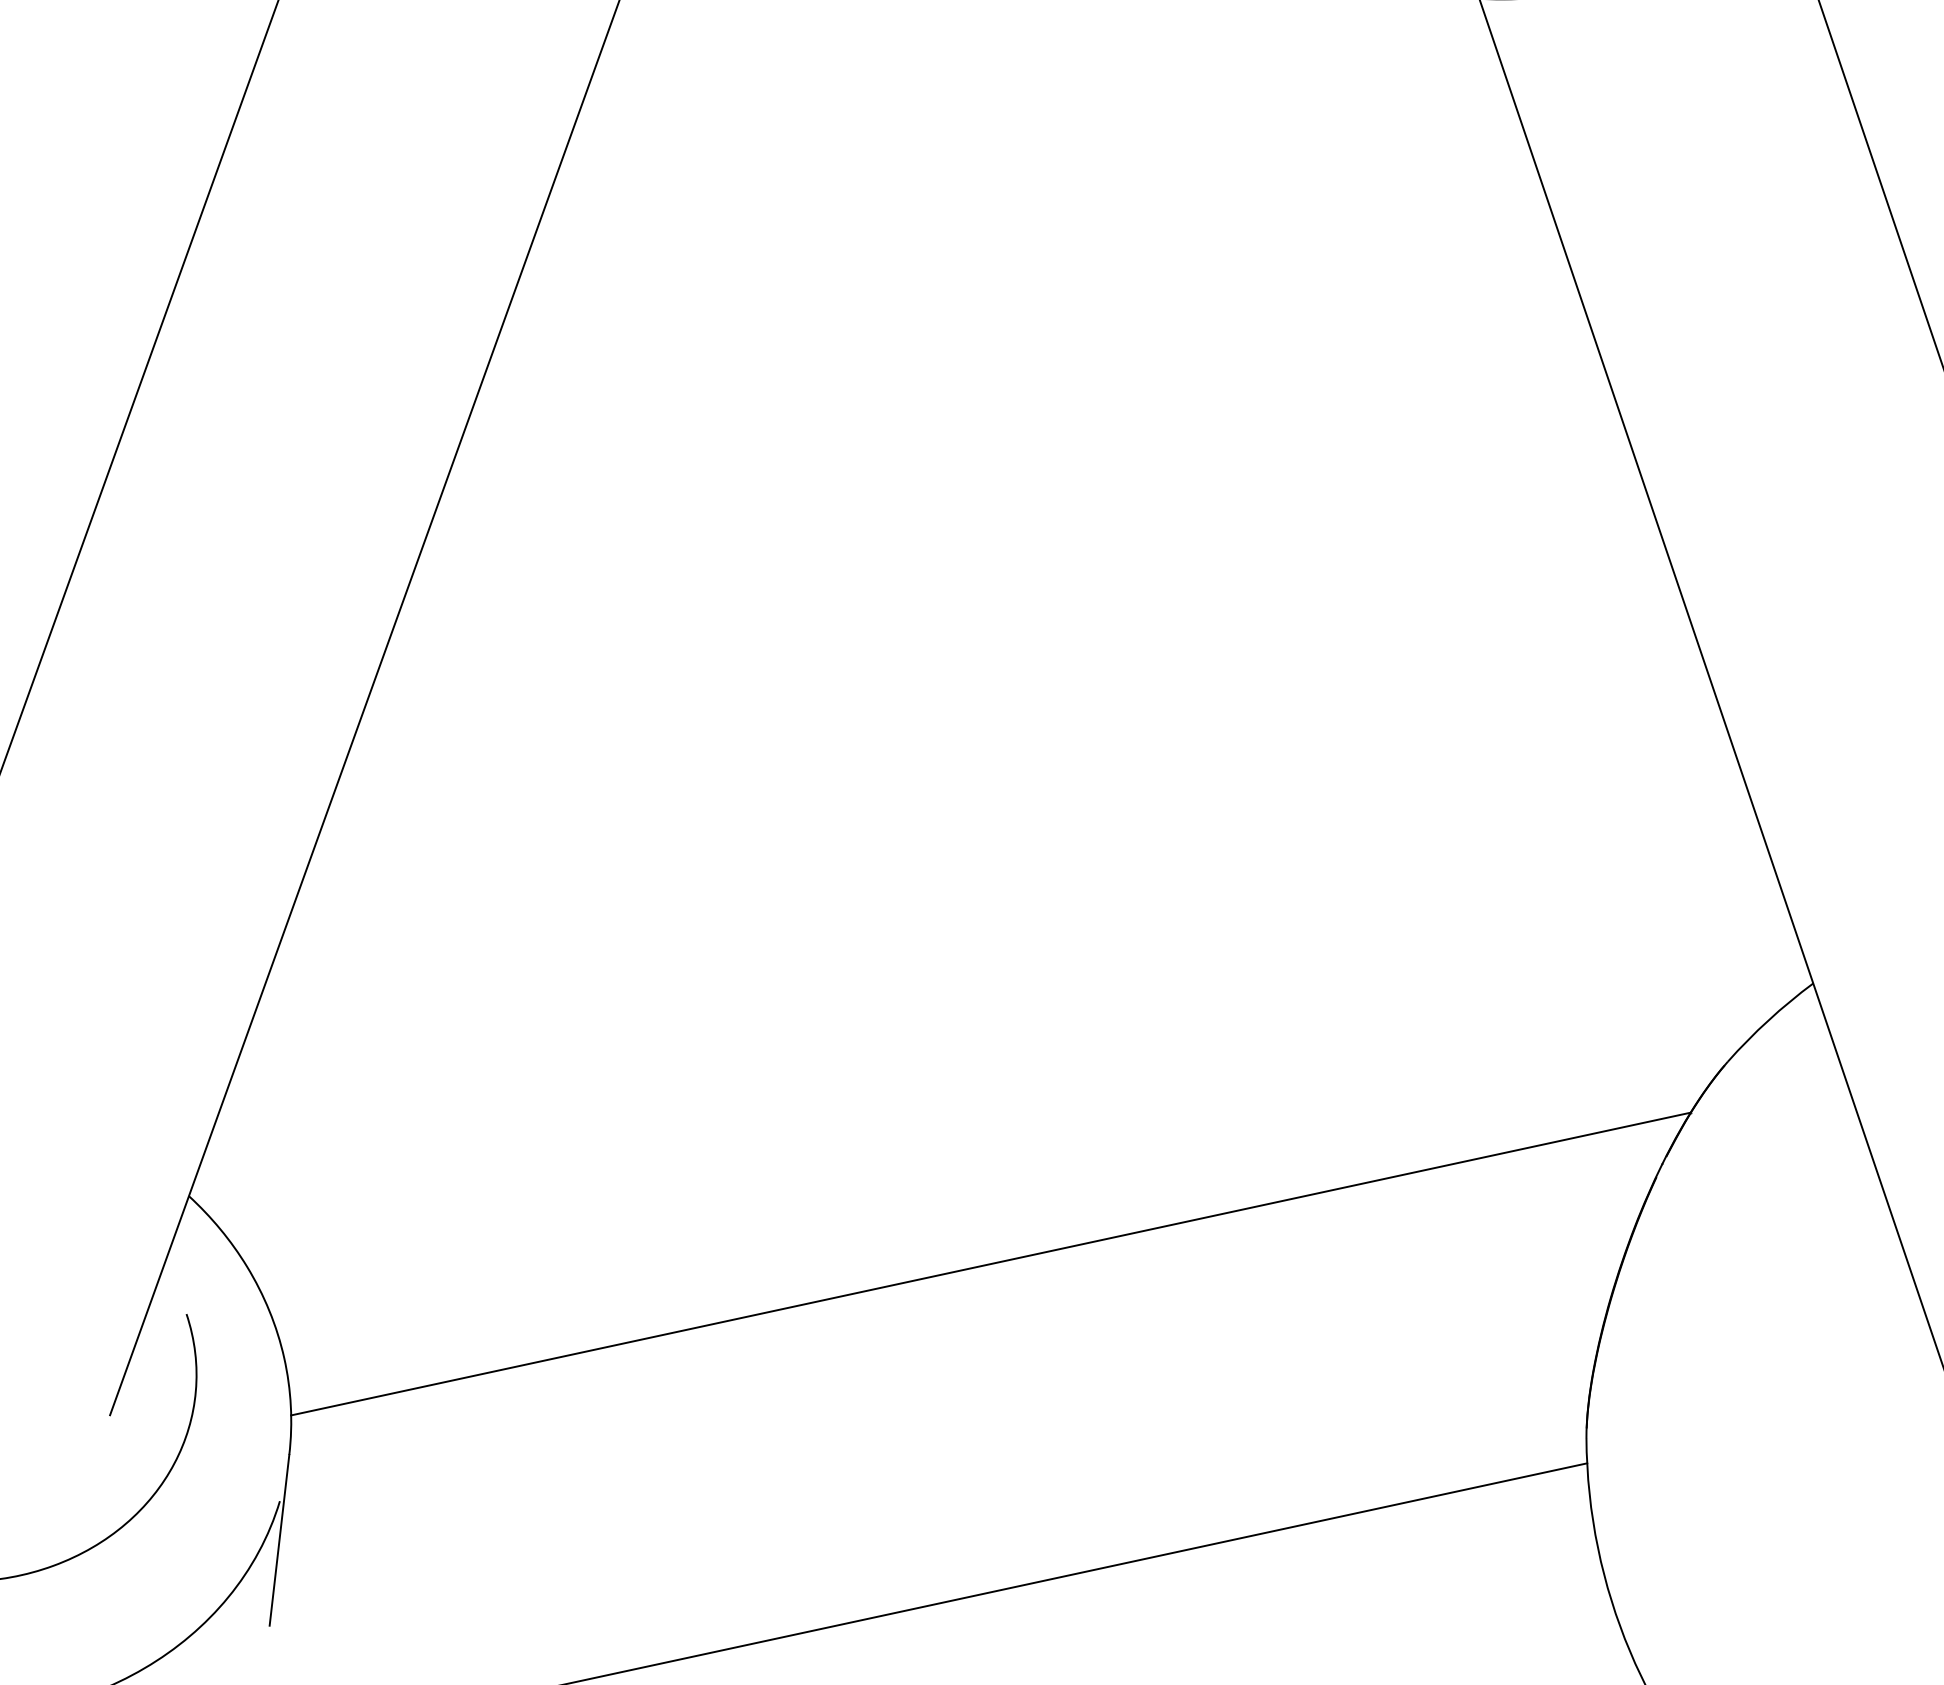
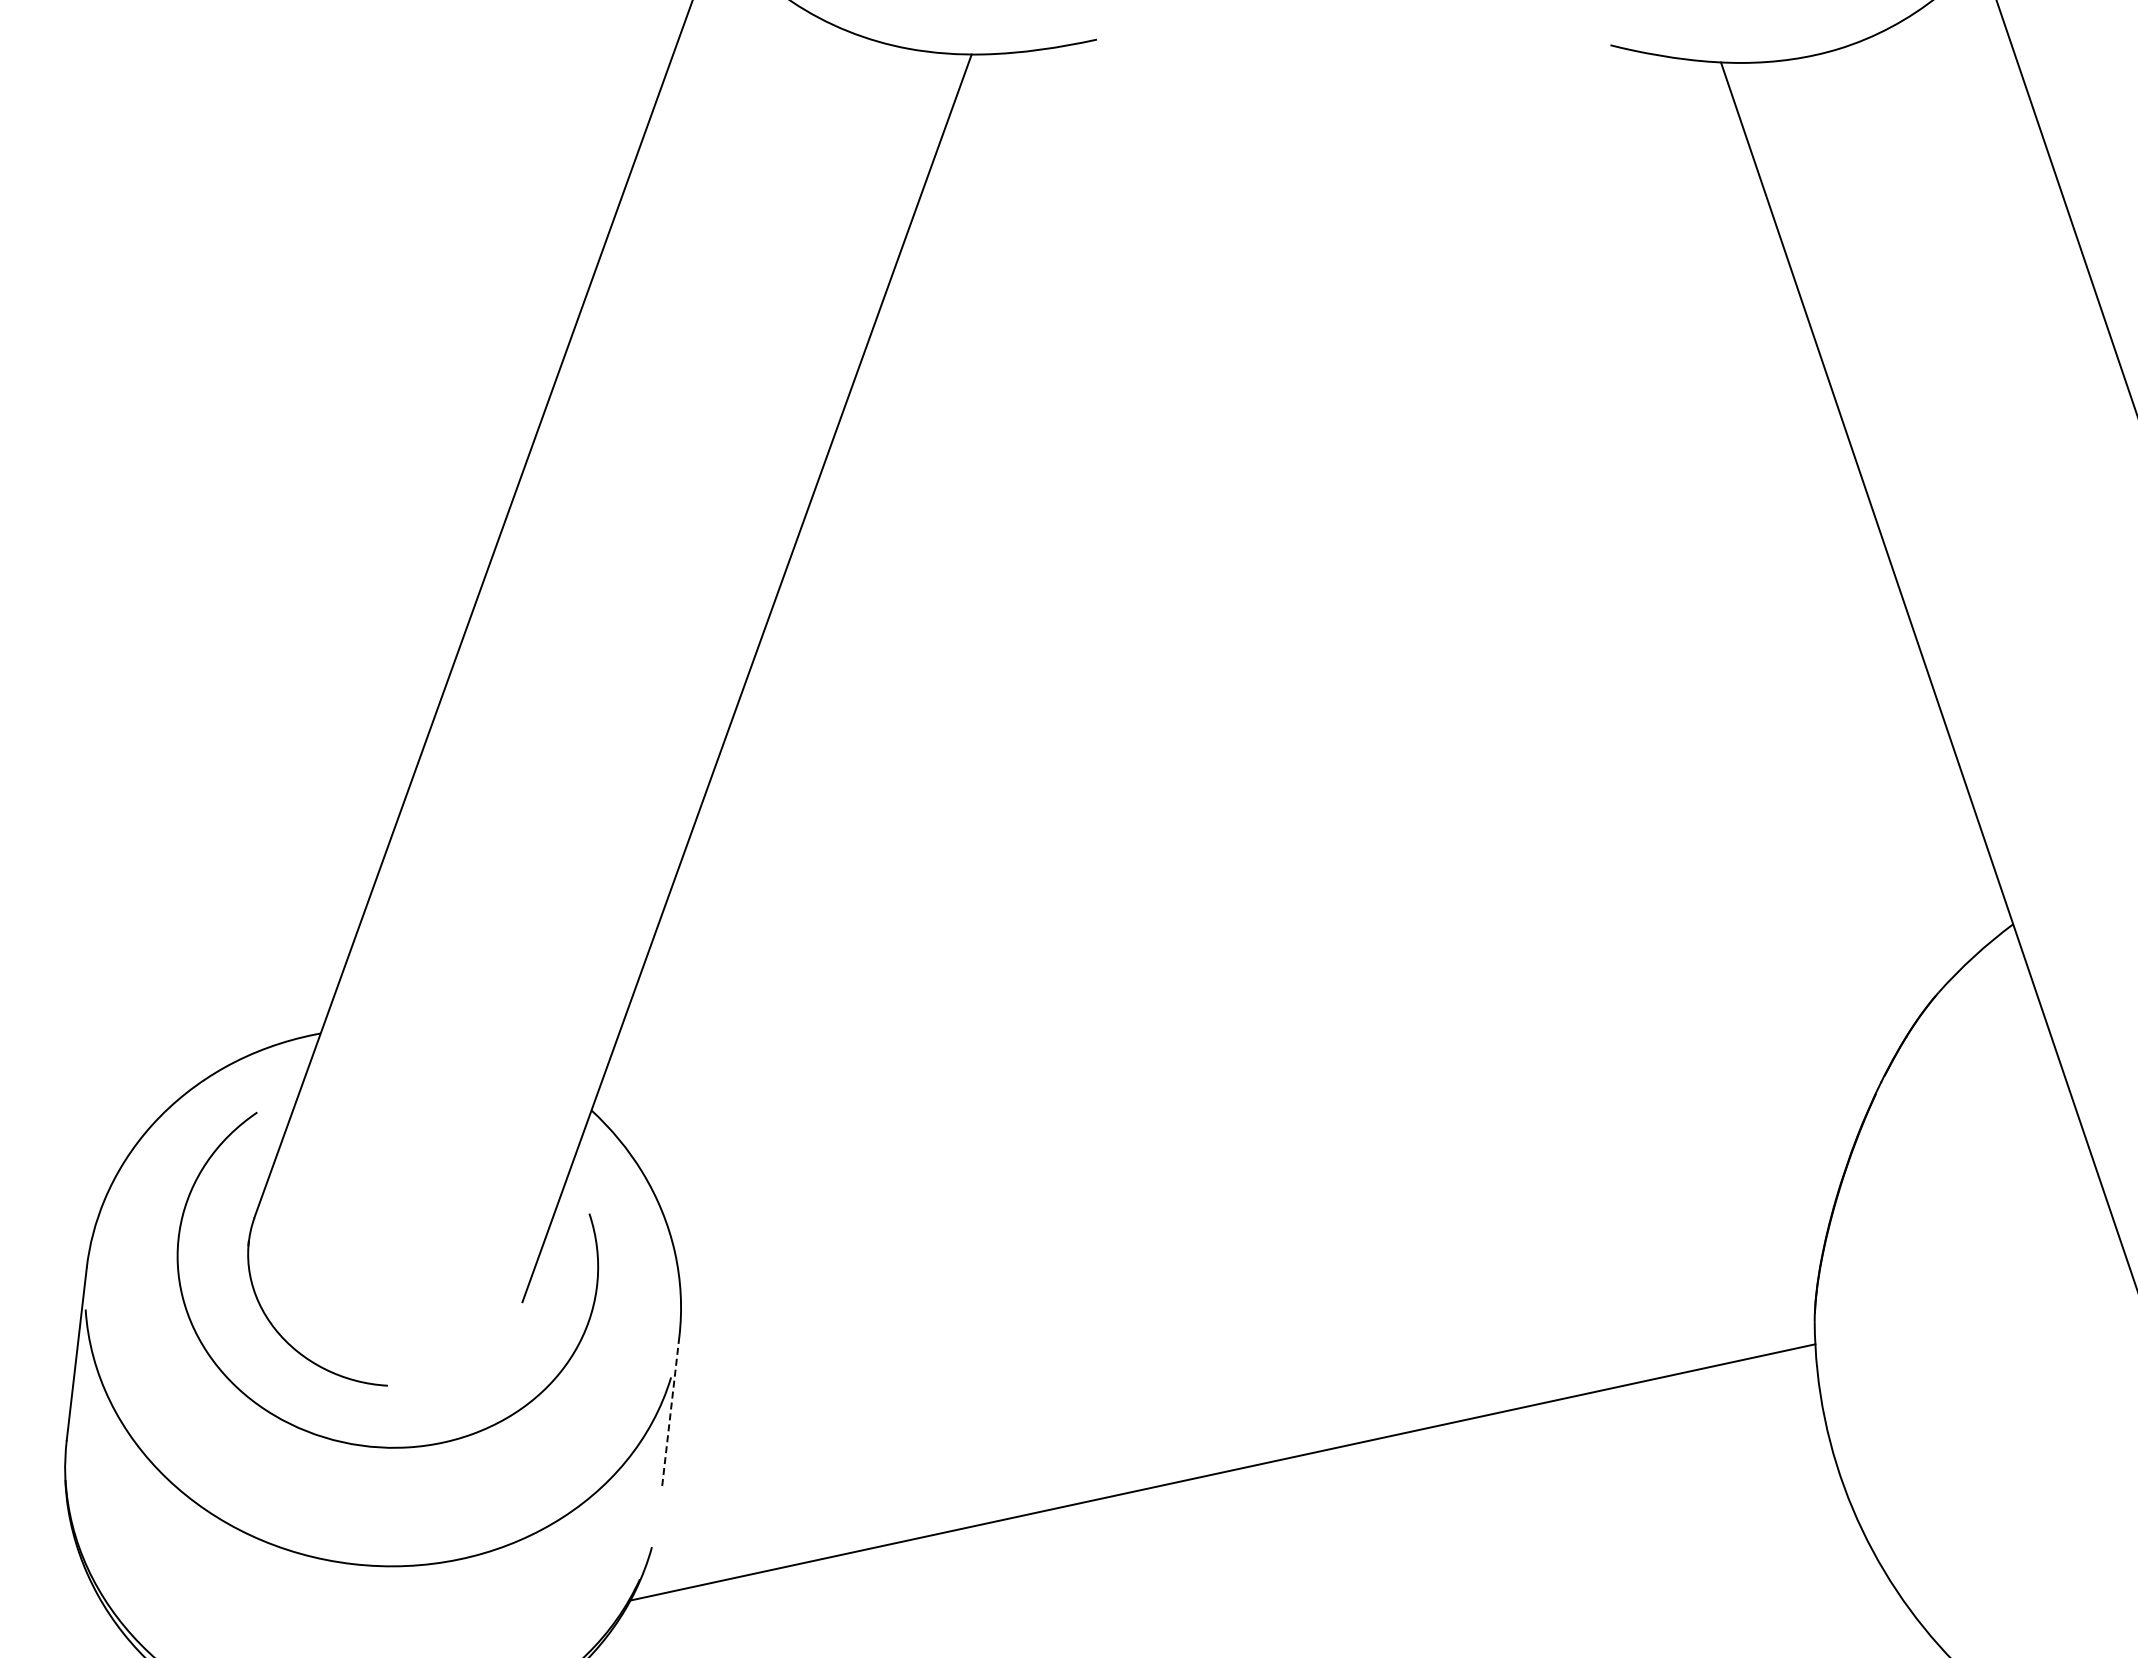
line: (989, 1263) -> (1292, 1169), removed
line: (279, 1541) -> (670, 1412), solid -> dashed

